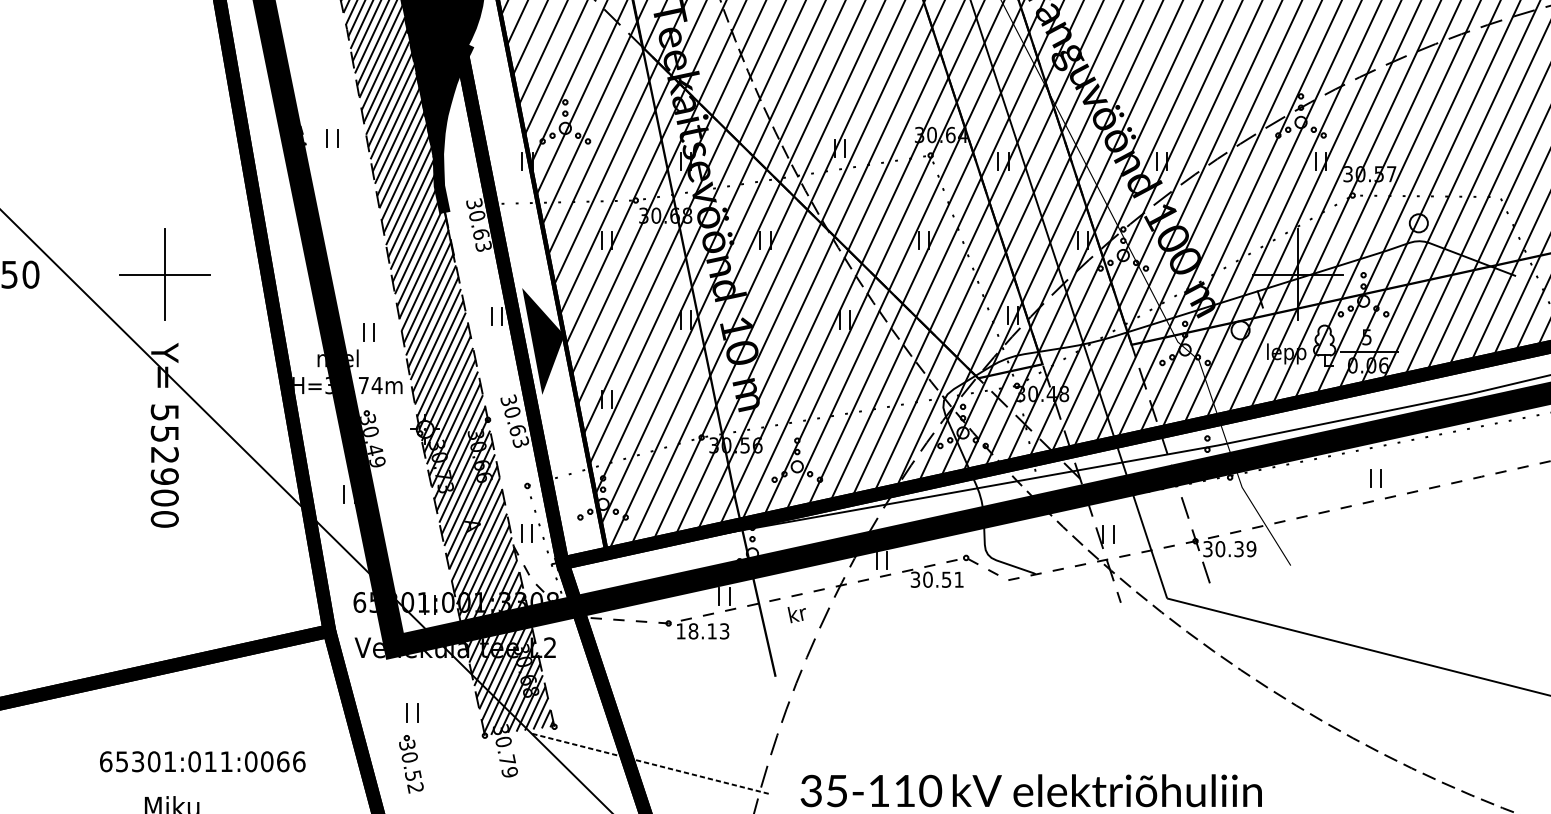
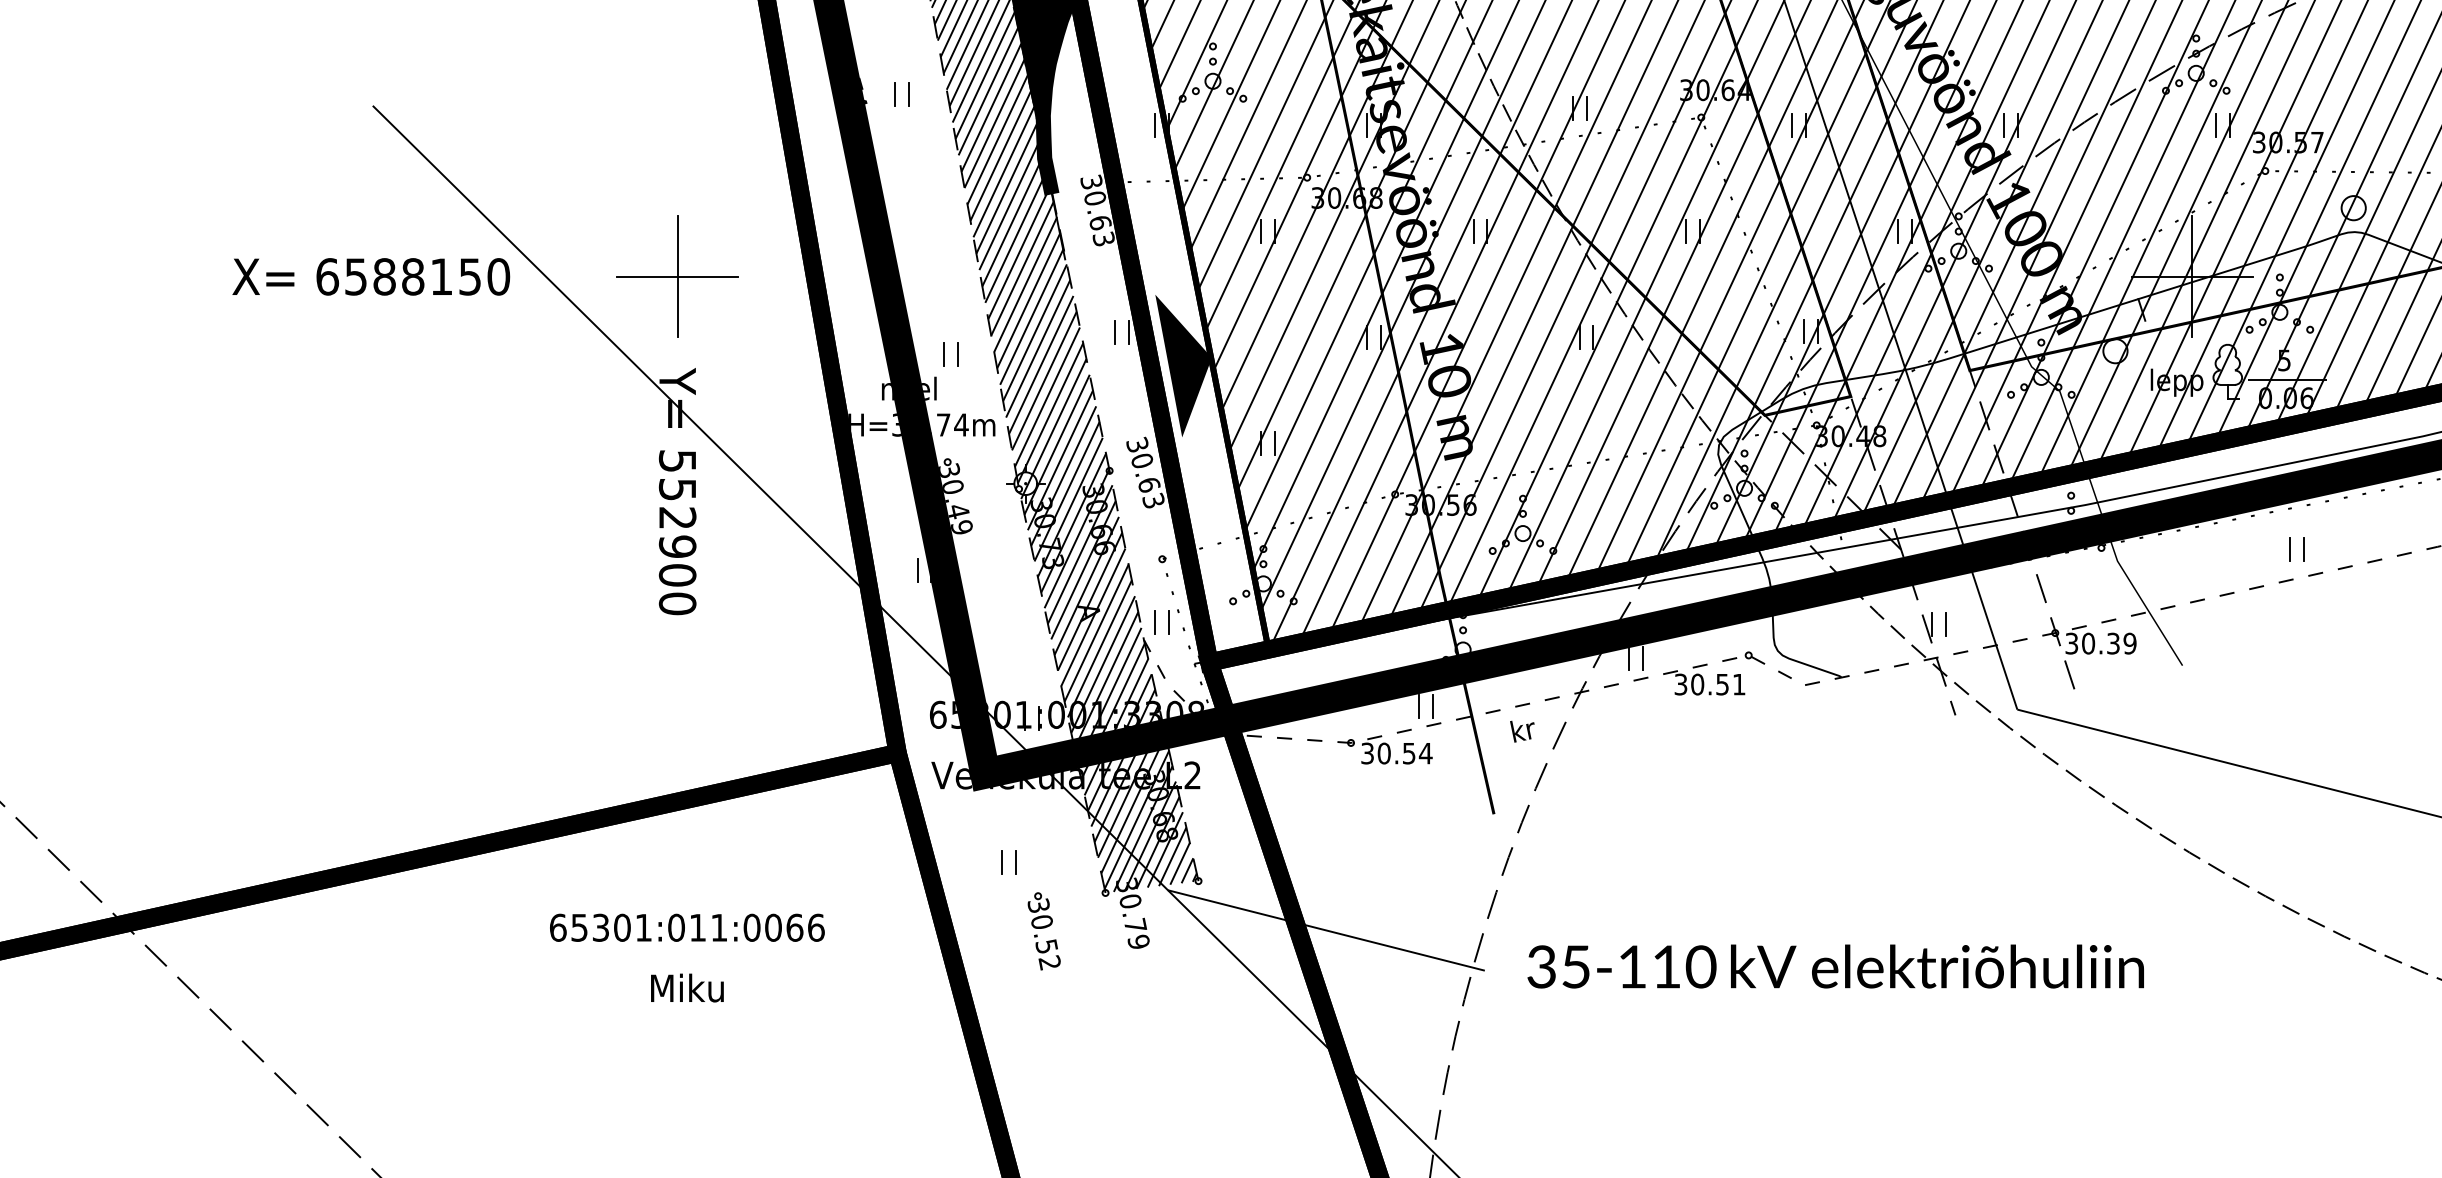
text: (702, 631) -> (1396, 753), 18.13 -> 30.54
text: (202, 761) -> (687, 927), moved
line: (649, 763) -> (1325, 930), dashed -> solid
part: (410, 764) -> (1043, 931), moved

